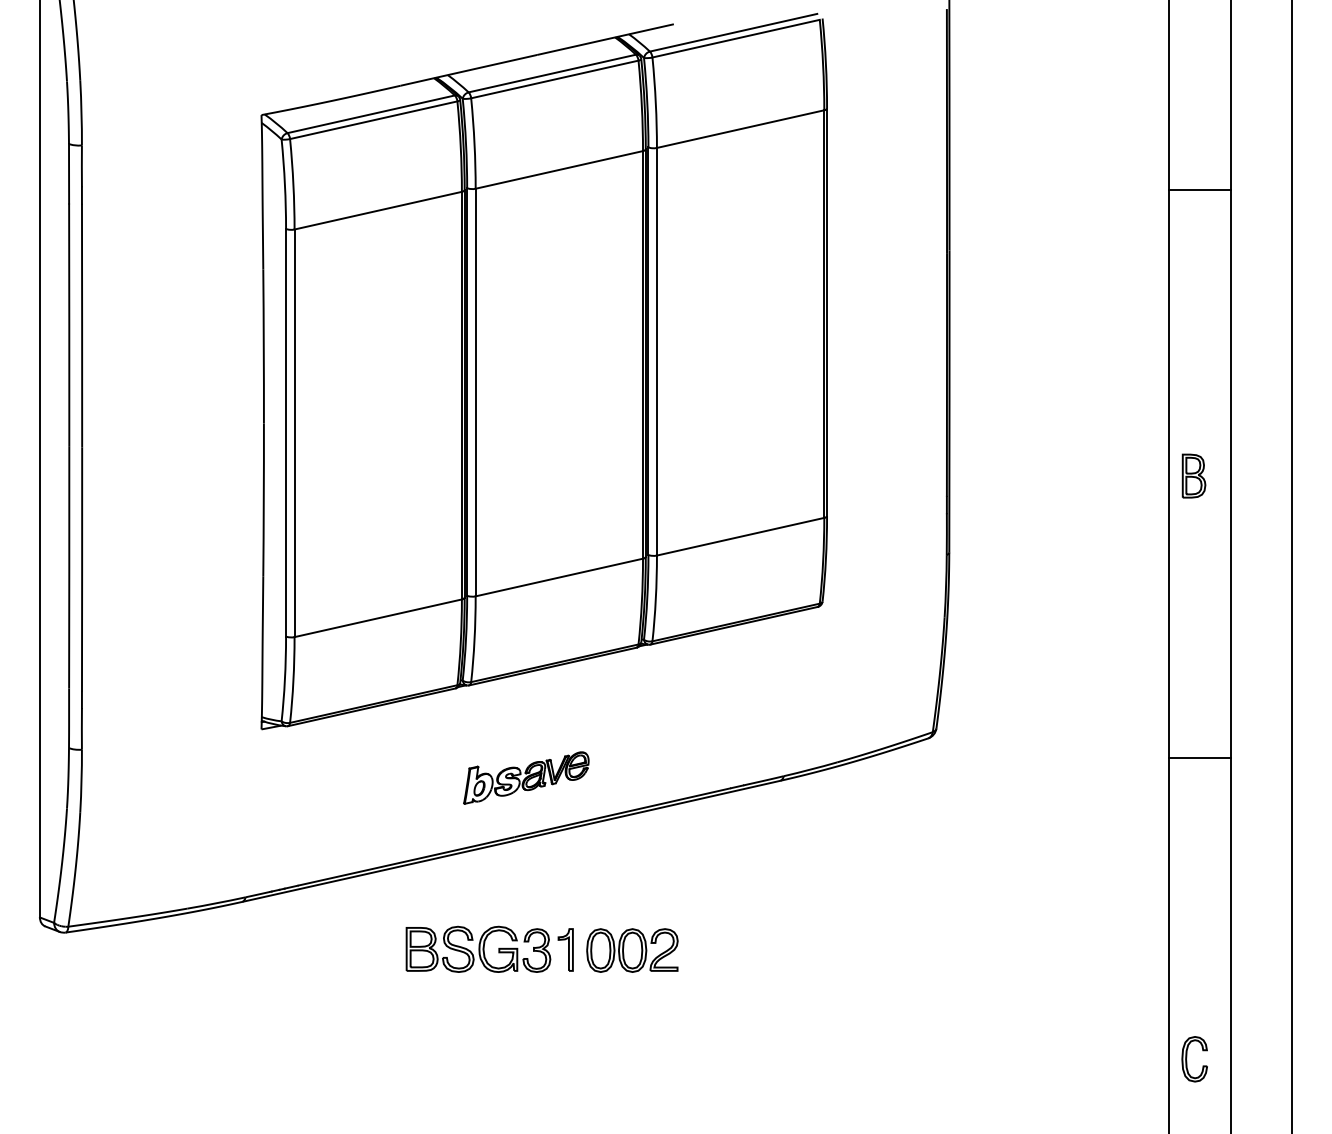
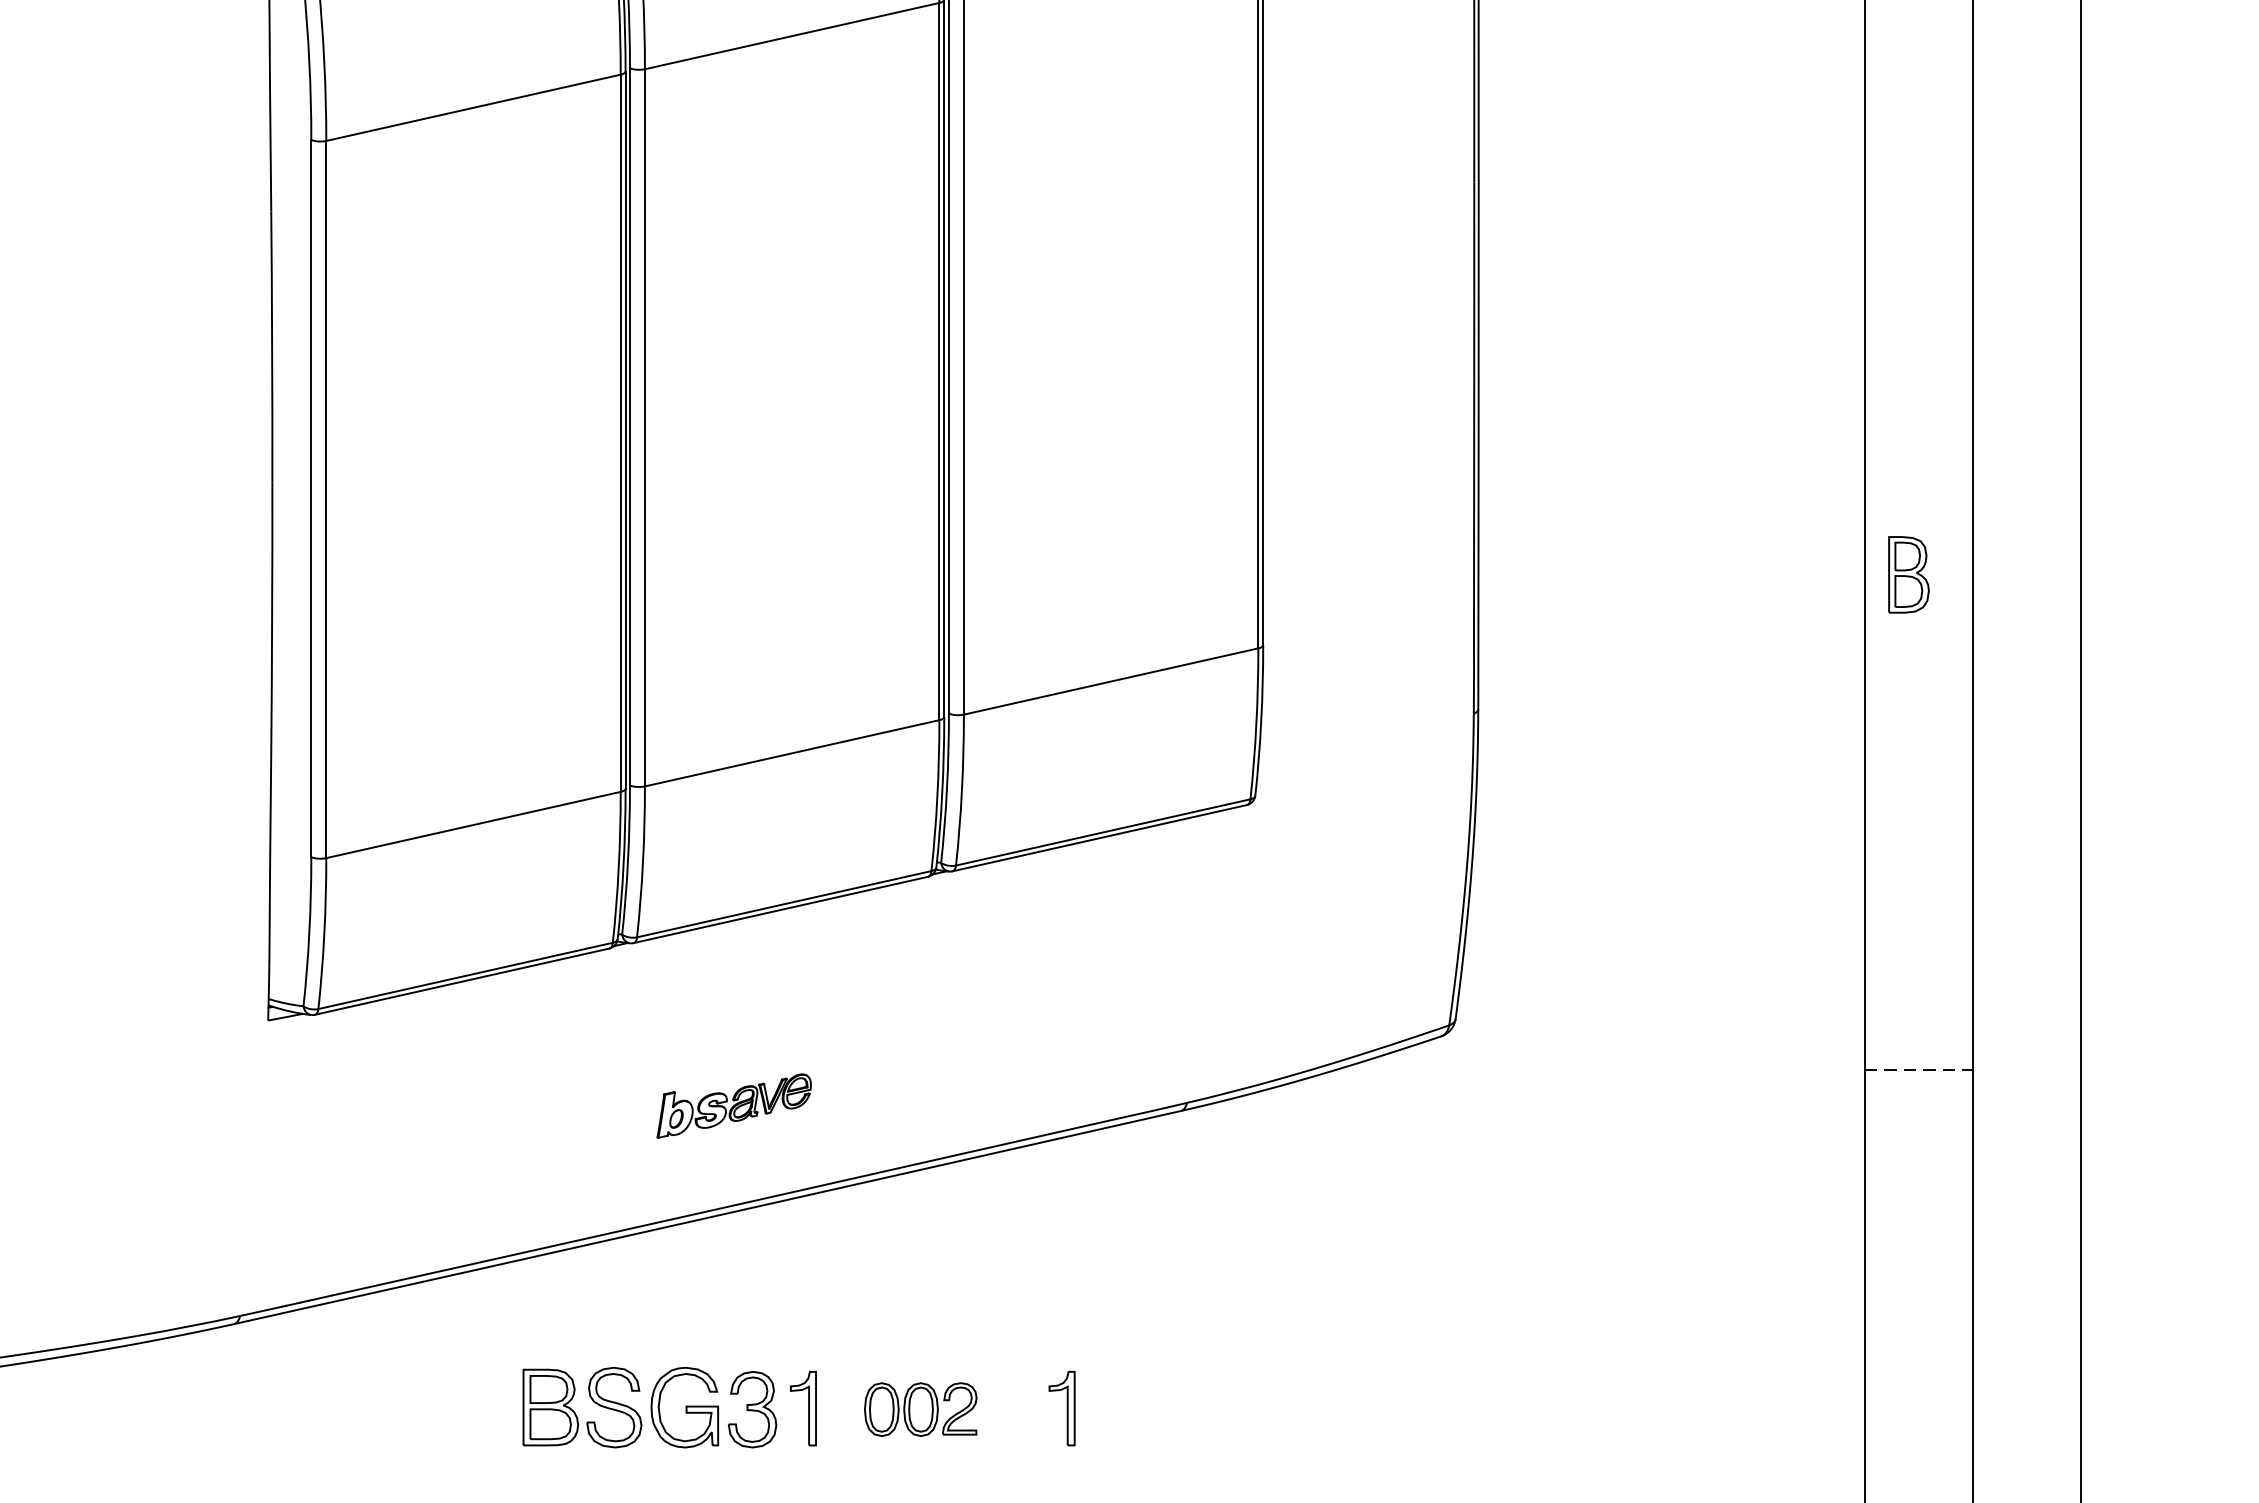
line: (1199, 190) -> (1918, 72), removed
line: (1199, 757) -> (1918, 1069), solid -> dashed
part: (526, 777) -> (734, 1105), size x0.7
part: (712, 949) -> (1061, 1407), added
part: (632, 950) -> (920, 1409), size x0.7

